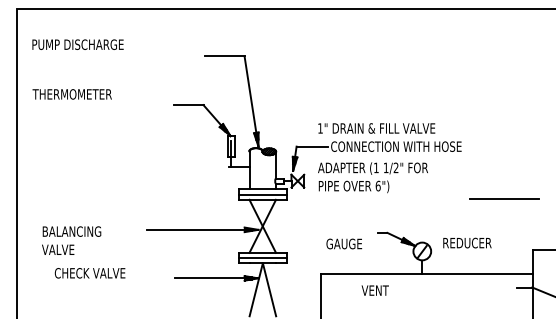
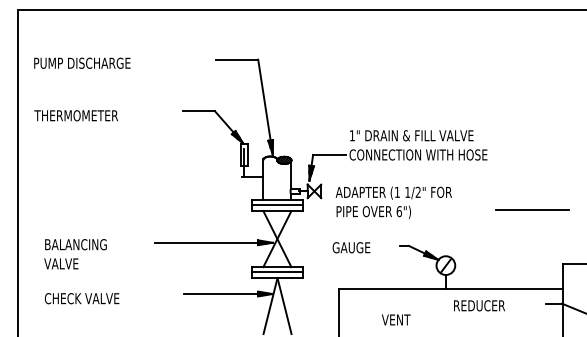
text: (78, 43) -> (82, 62), moved
text: (71, 94) -> (75, 115), moved
text: (376, 128) -> (411, 135), moved
text: (372, 177) -> (393, 202), moved
text: (467, 242) -> (479, 305), moved
text: (344, 243) -> (351, 247), moved
text: (89, 273) -> (81, 298), moved
text: (375, 290) -> (396, 319), moved

